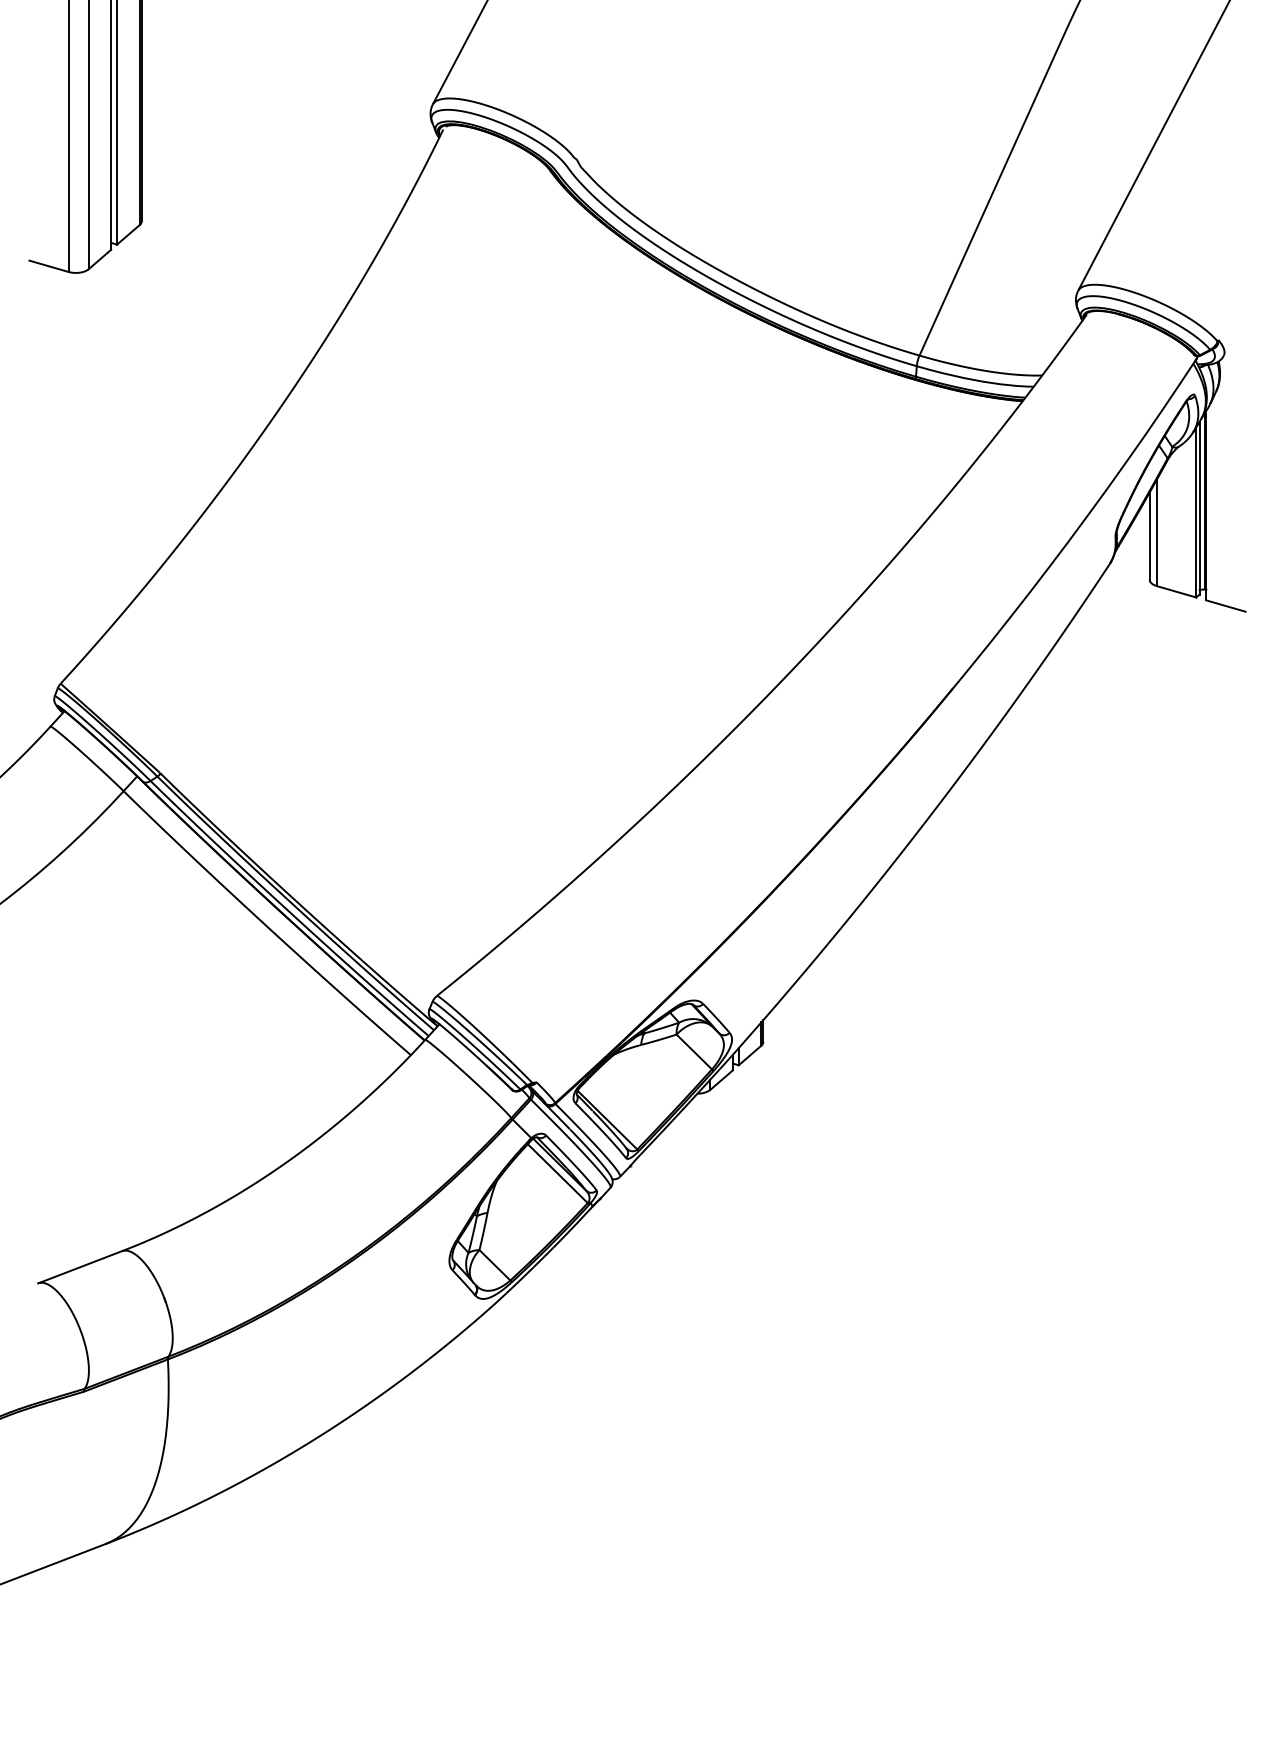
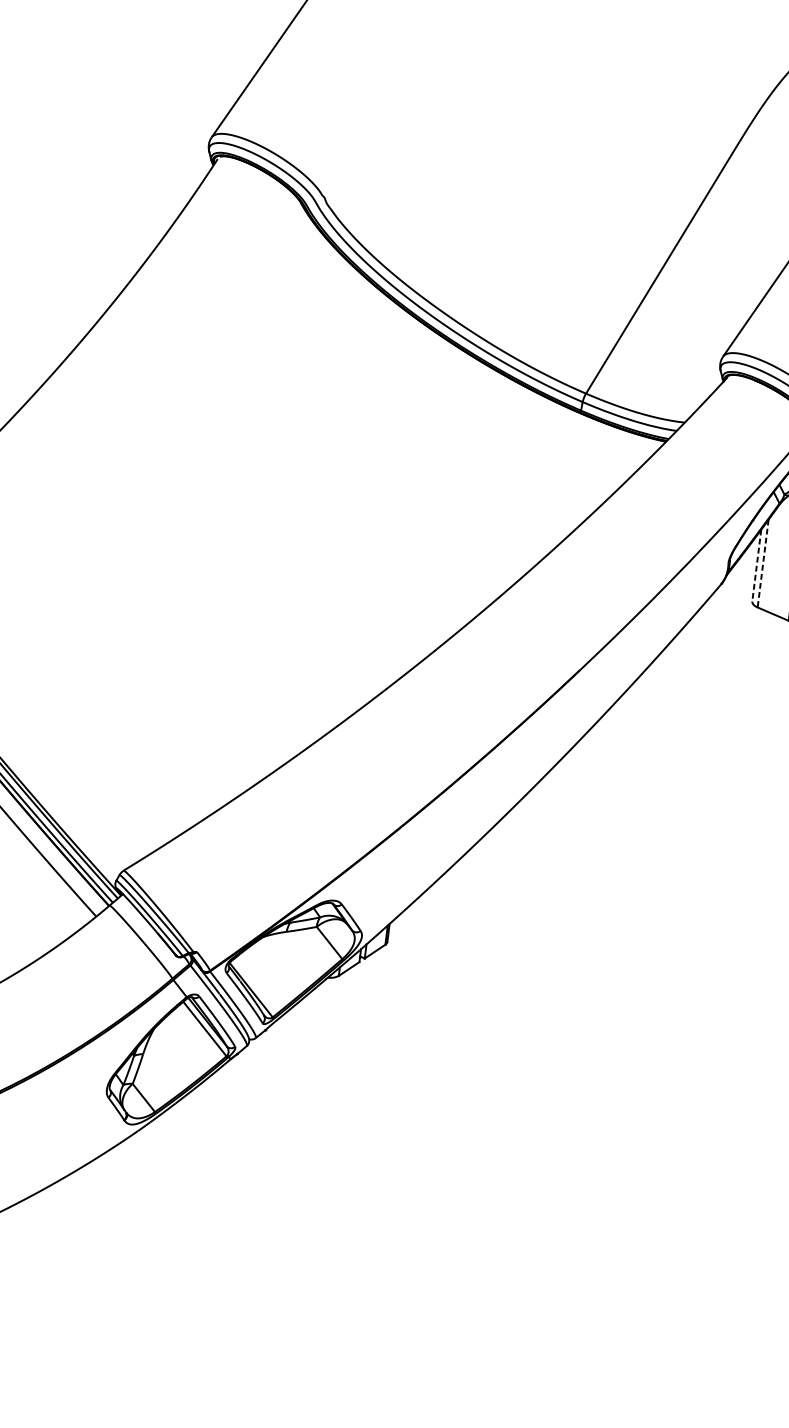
line: (1157, 533) -> (763, 564), solid -> dashed
line: (1149, 536) -> (756, 565), solid -> dashed

